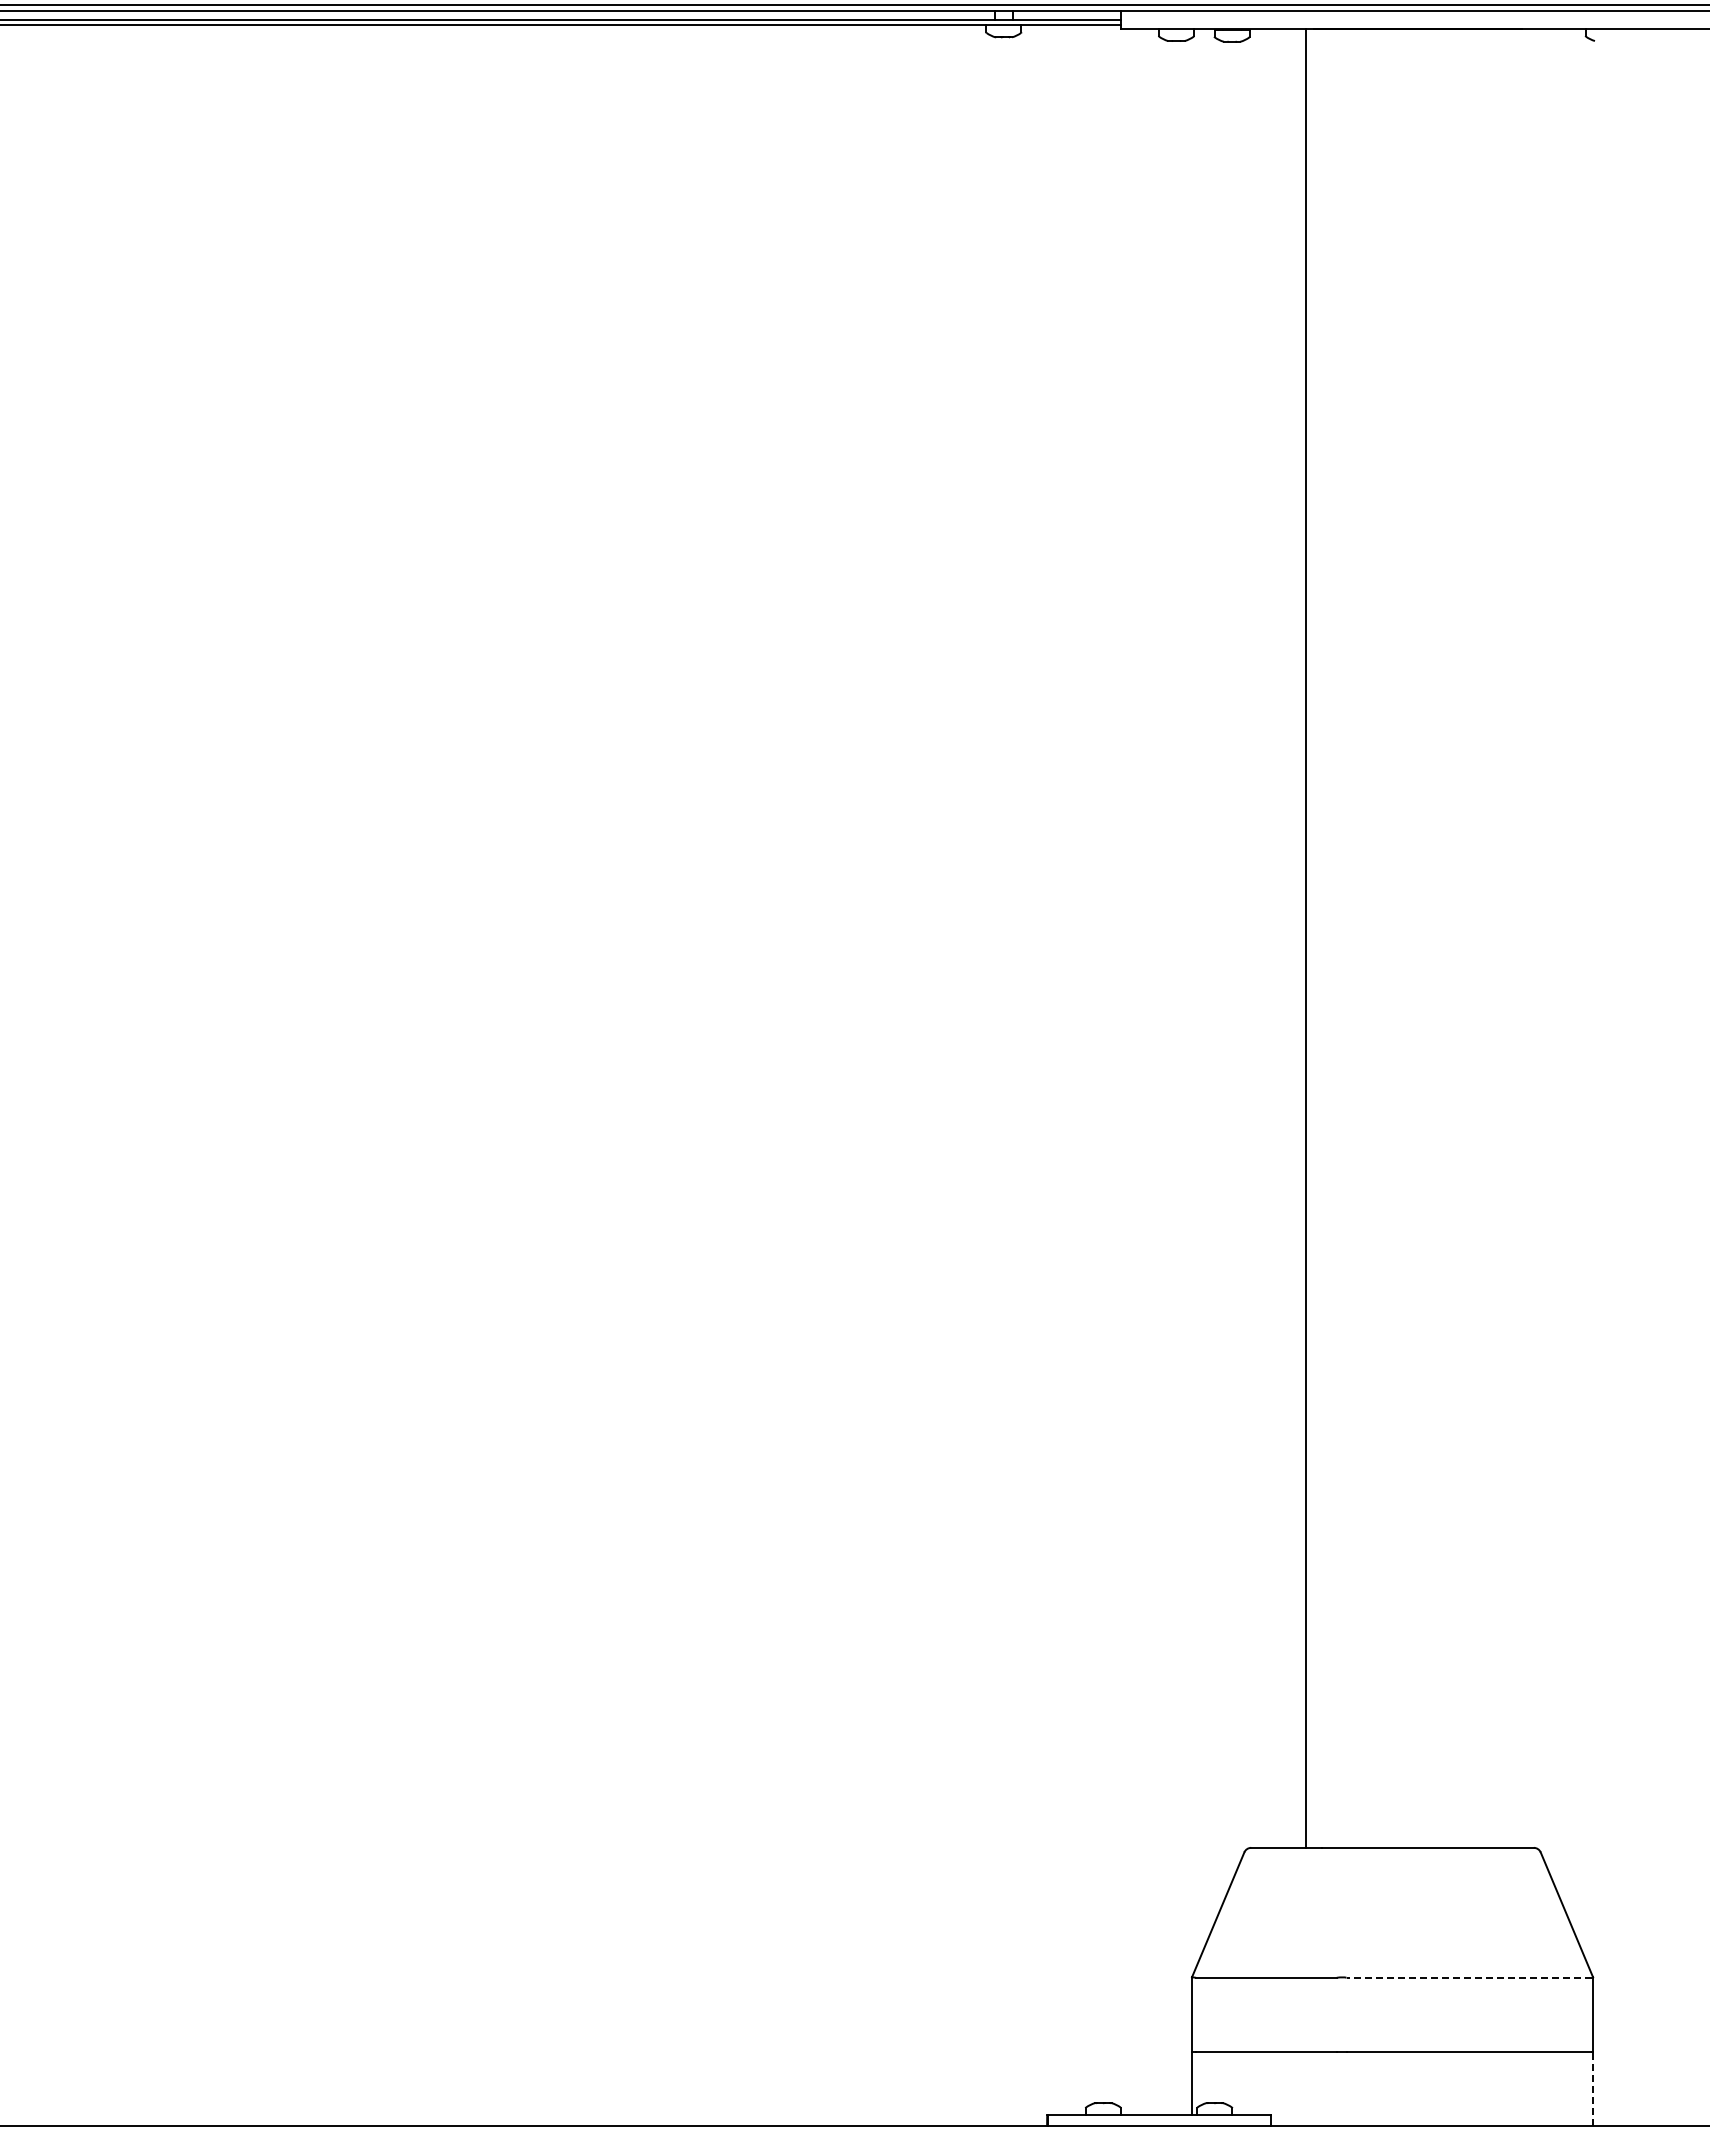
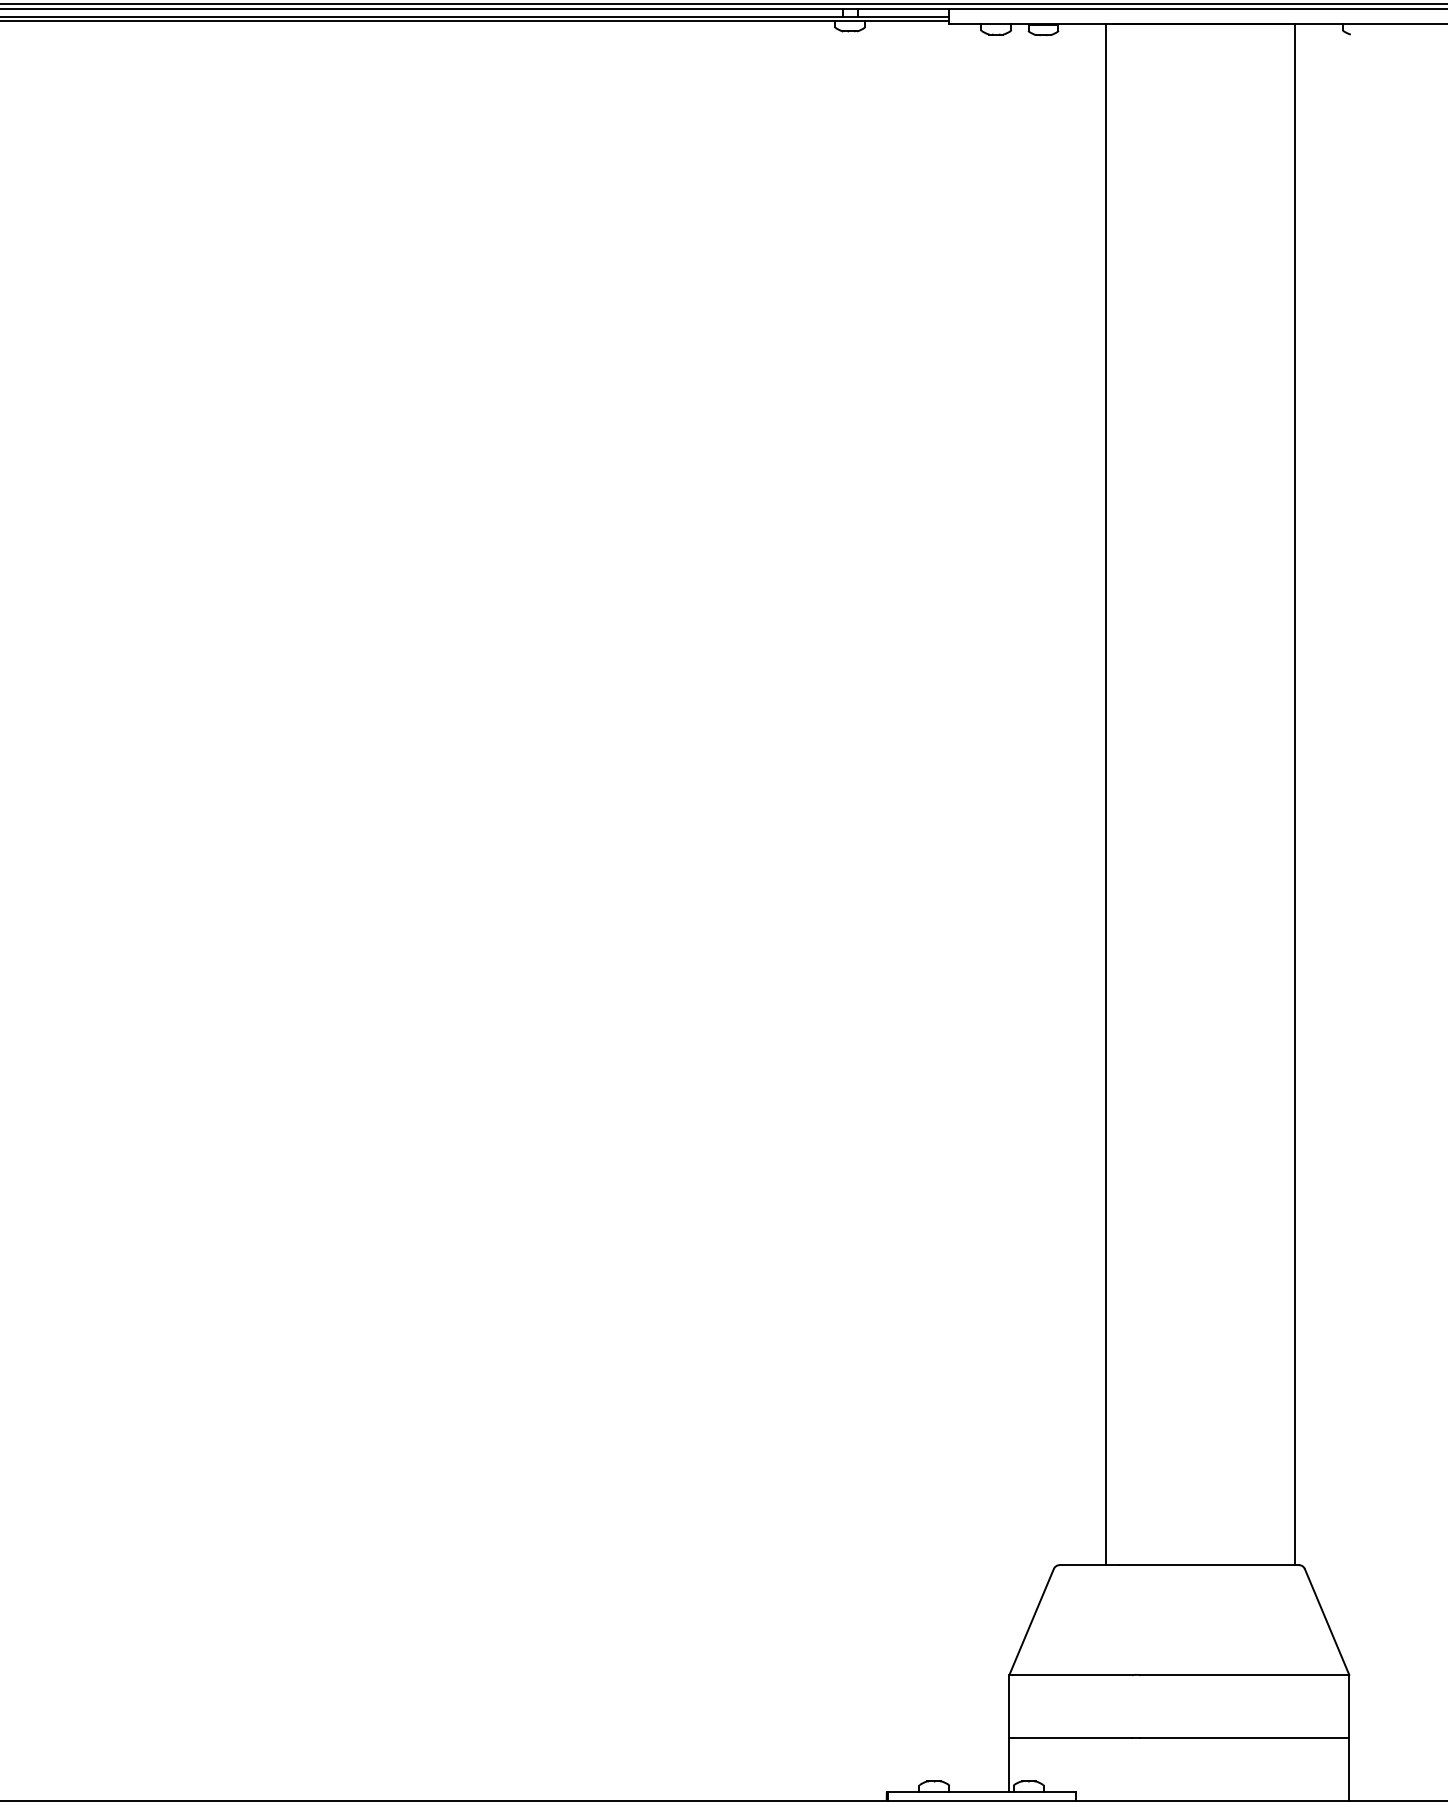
line: (1529, 938) -> (1295, 794), added
line: (1469, 1977) -> (1244, 1674), dashed -> solid
line: (1593, 2088) -> (1349, 1769), dashed -> solid

